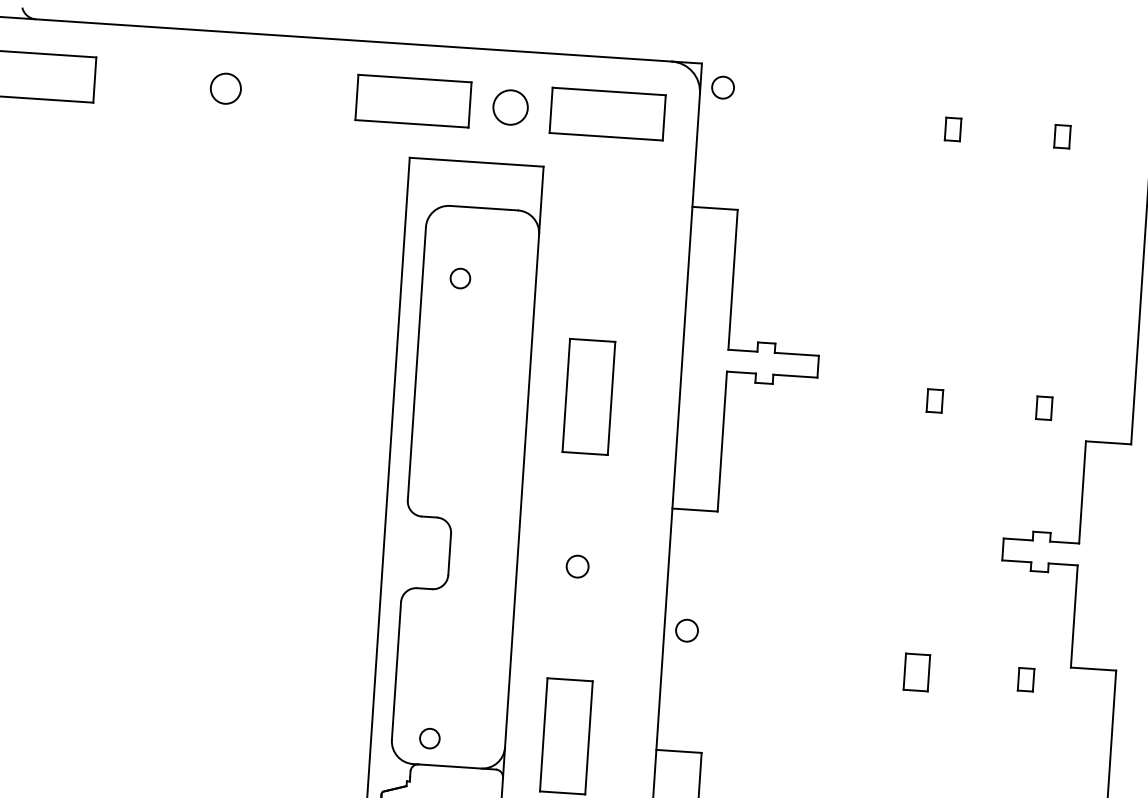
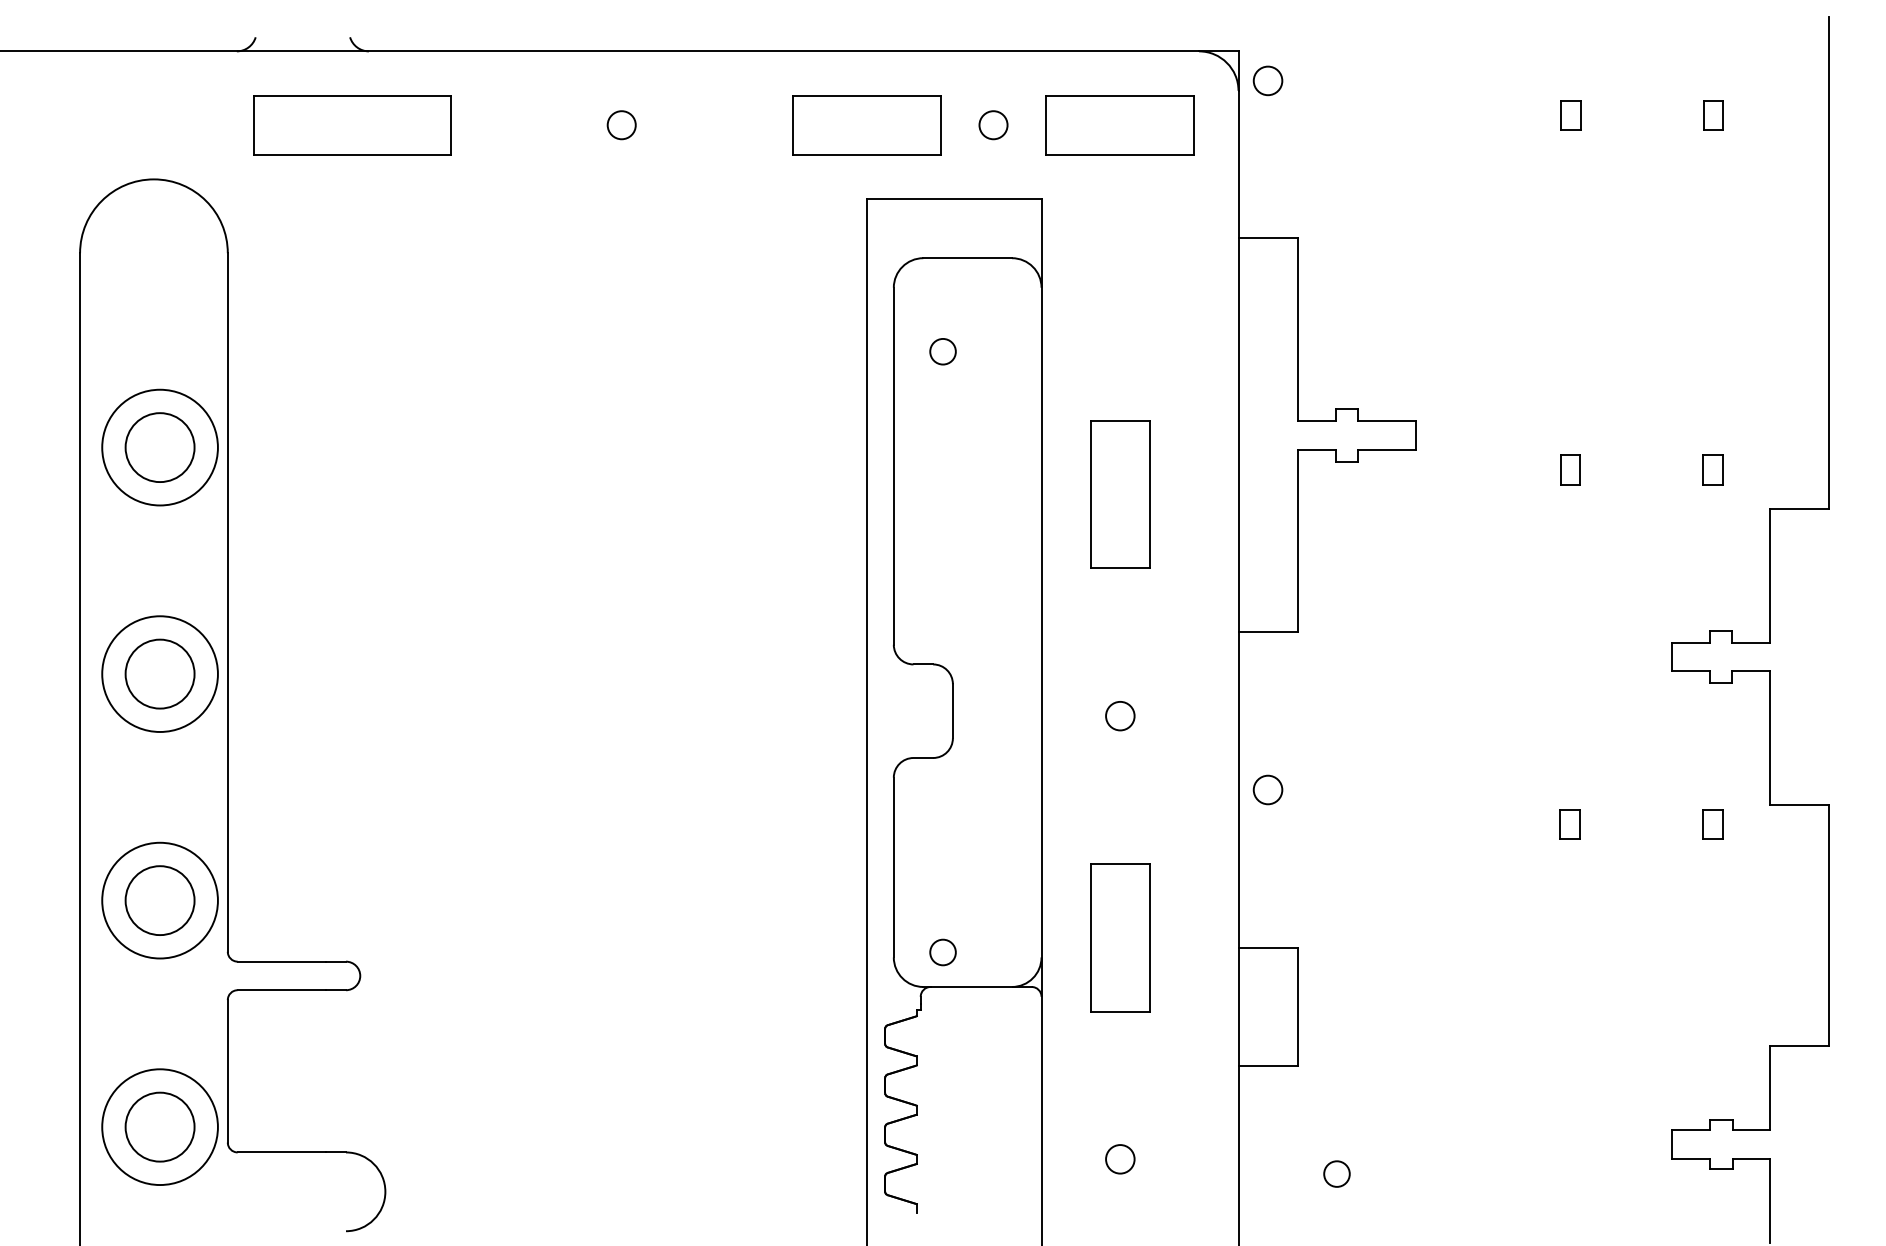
circle: (225, 88) -> (621, 125), size x0.71
circle: (510, 107) -> (993, 125), size x0.62
part: (916, 672) -> (1569, 824), size x0.62

